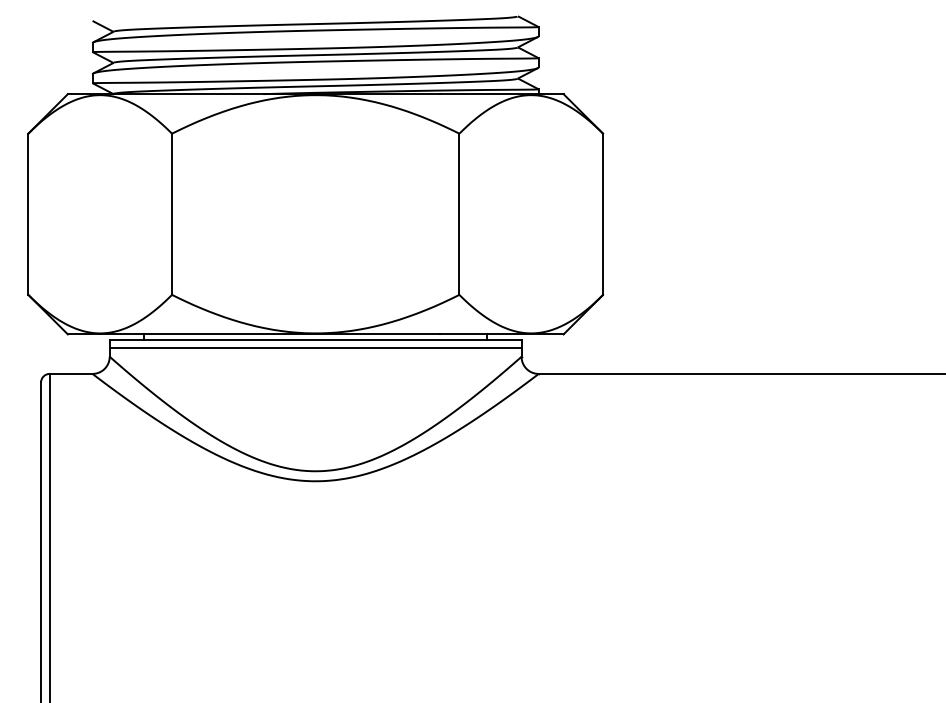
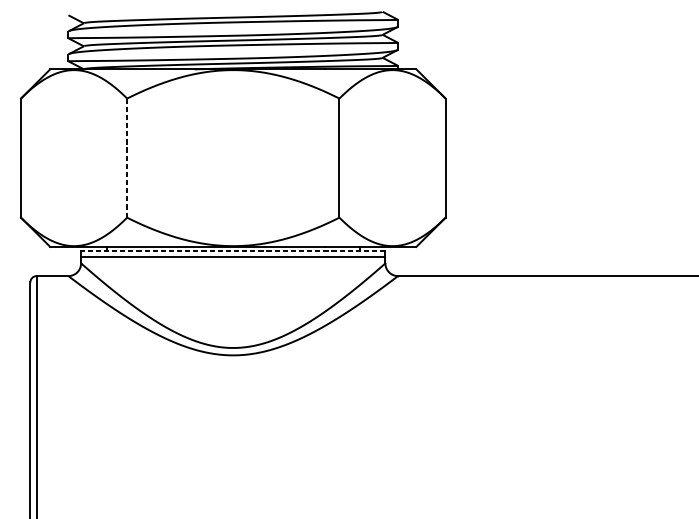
line: (172, 214) -> (127, 158), solid -> dashed
line: (315, 339) -> (233, 250), solid -> dashed

